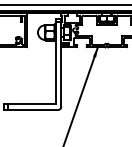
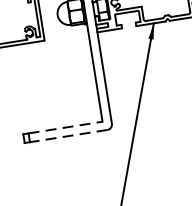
line: (31, 104) -> (65, 127), solid -> dashed
line: (32, 110) -> (68, 136), solid -> dashed

